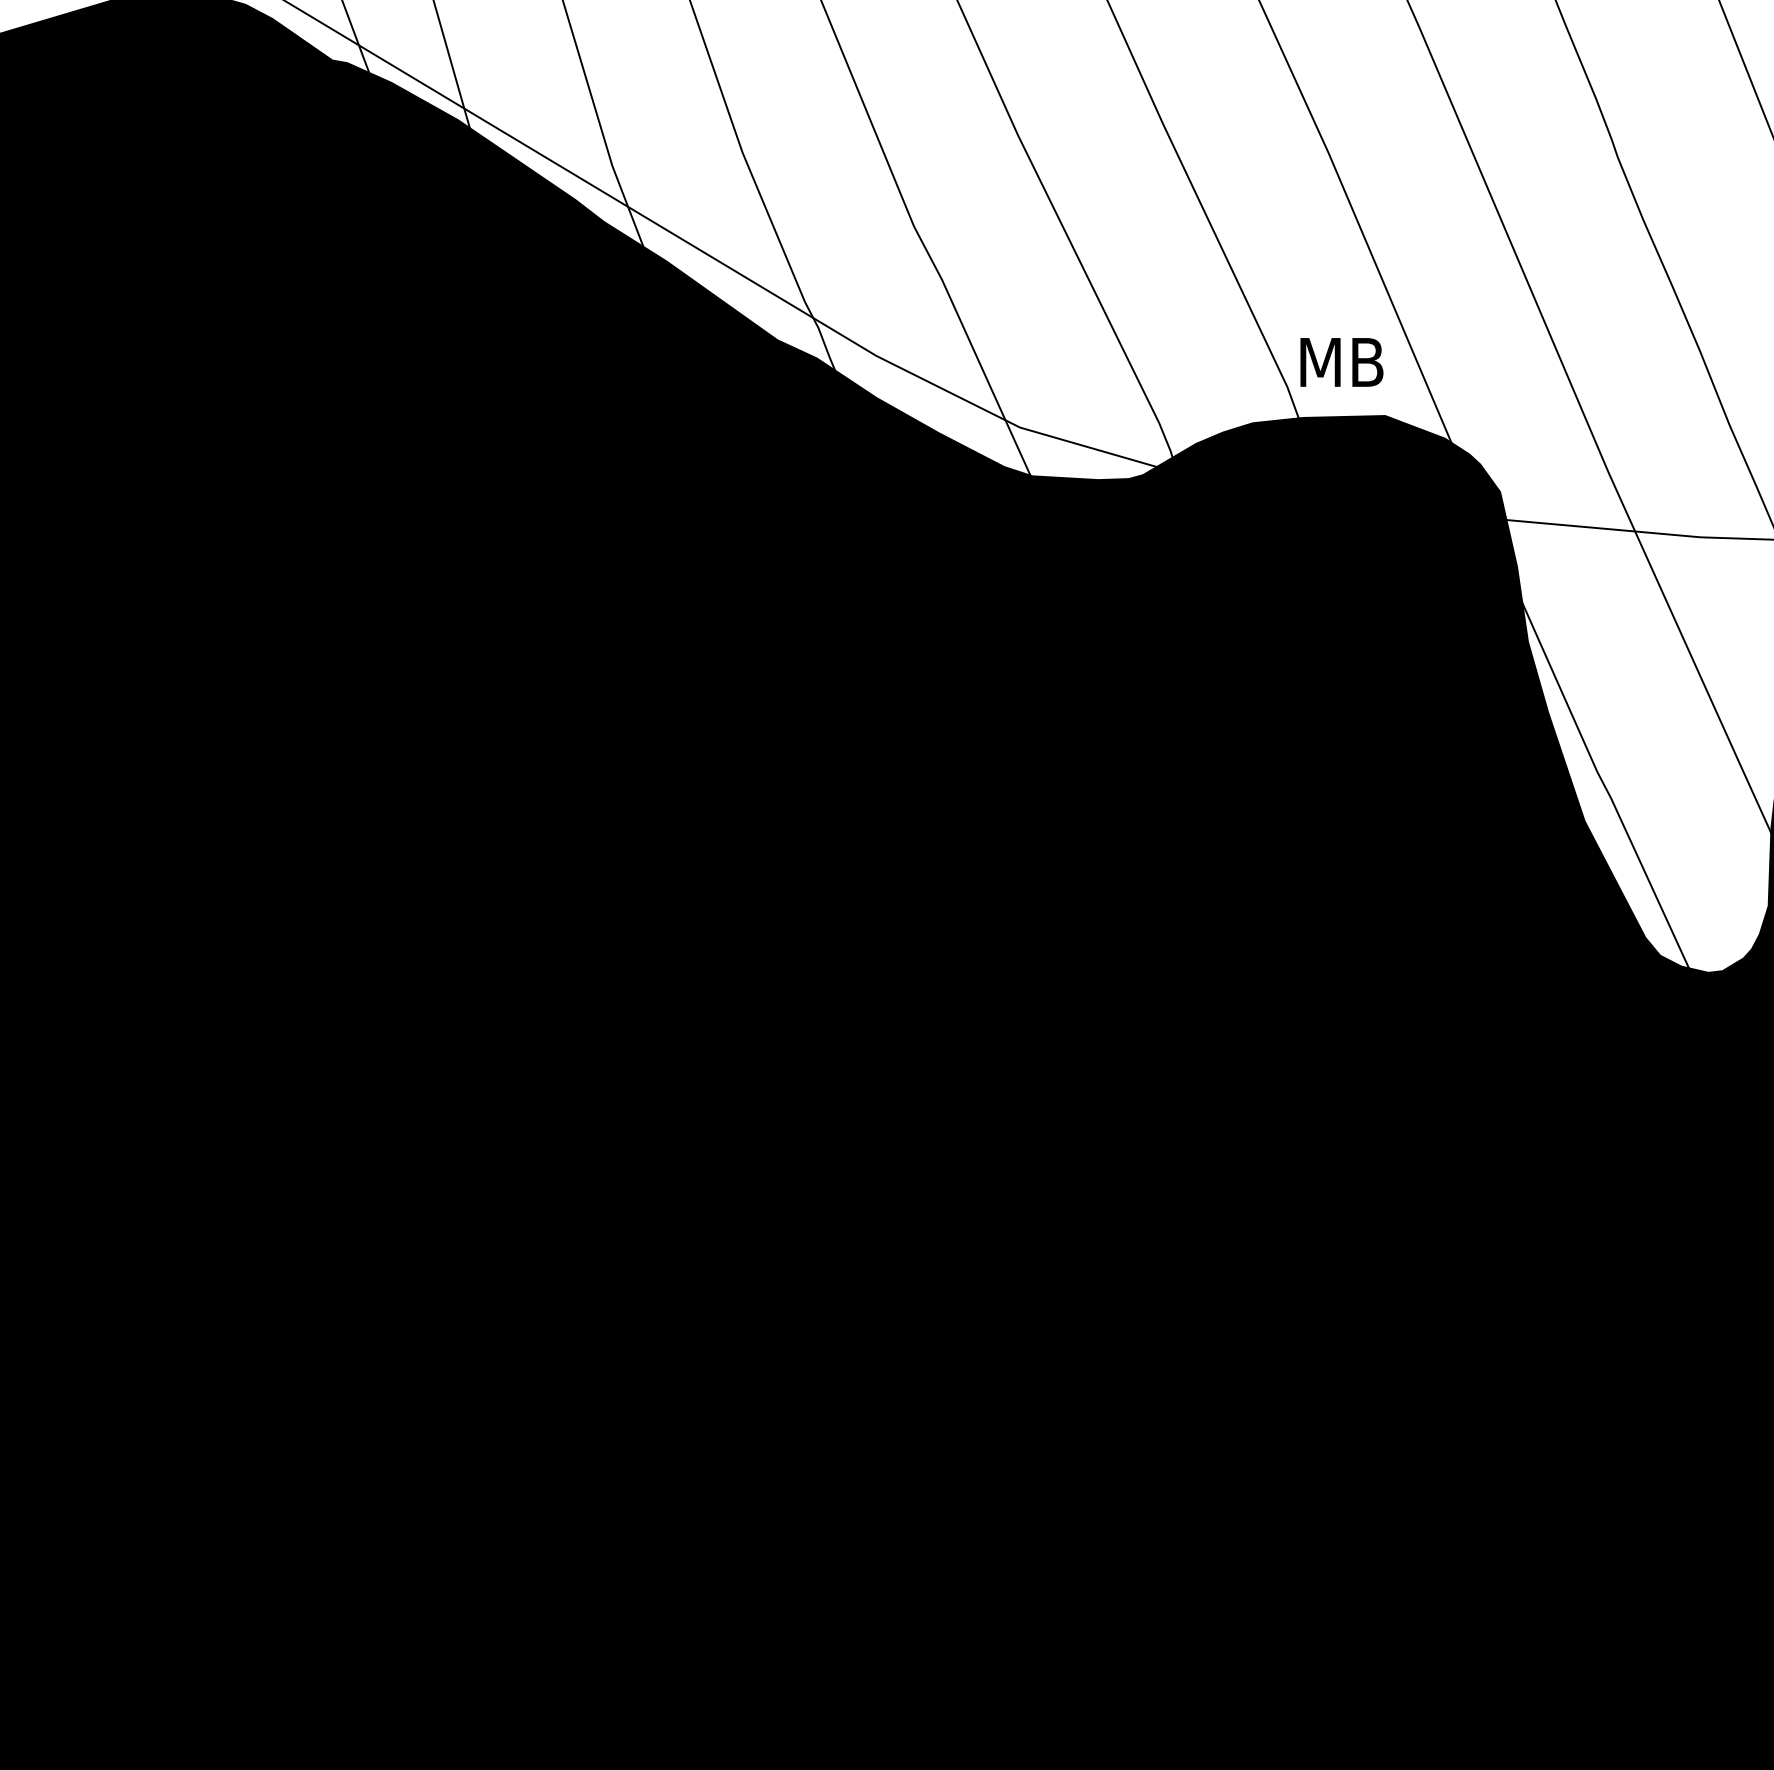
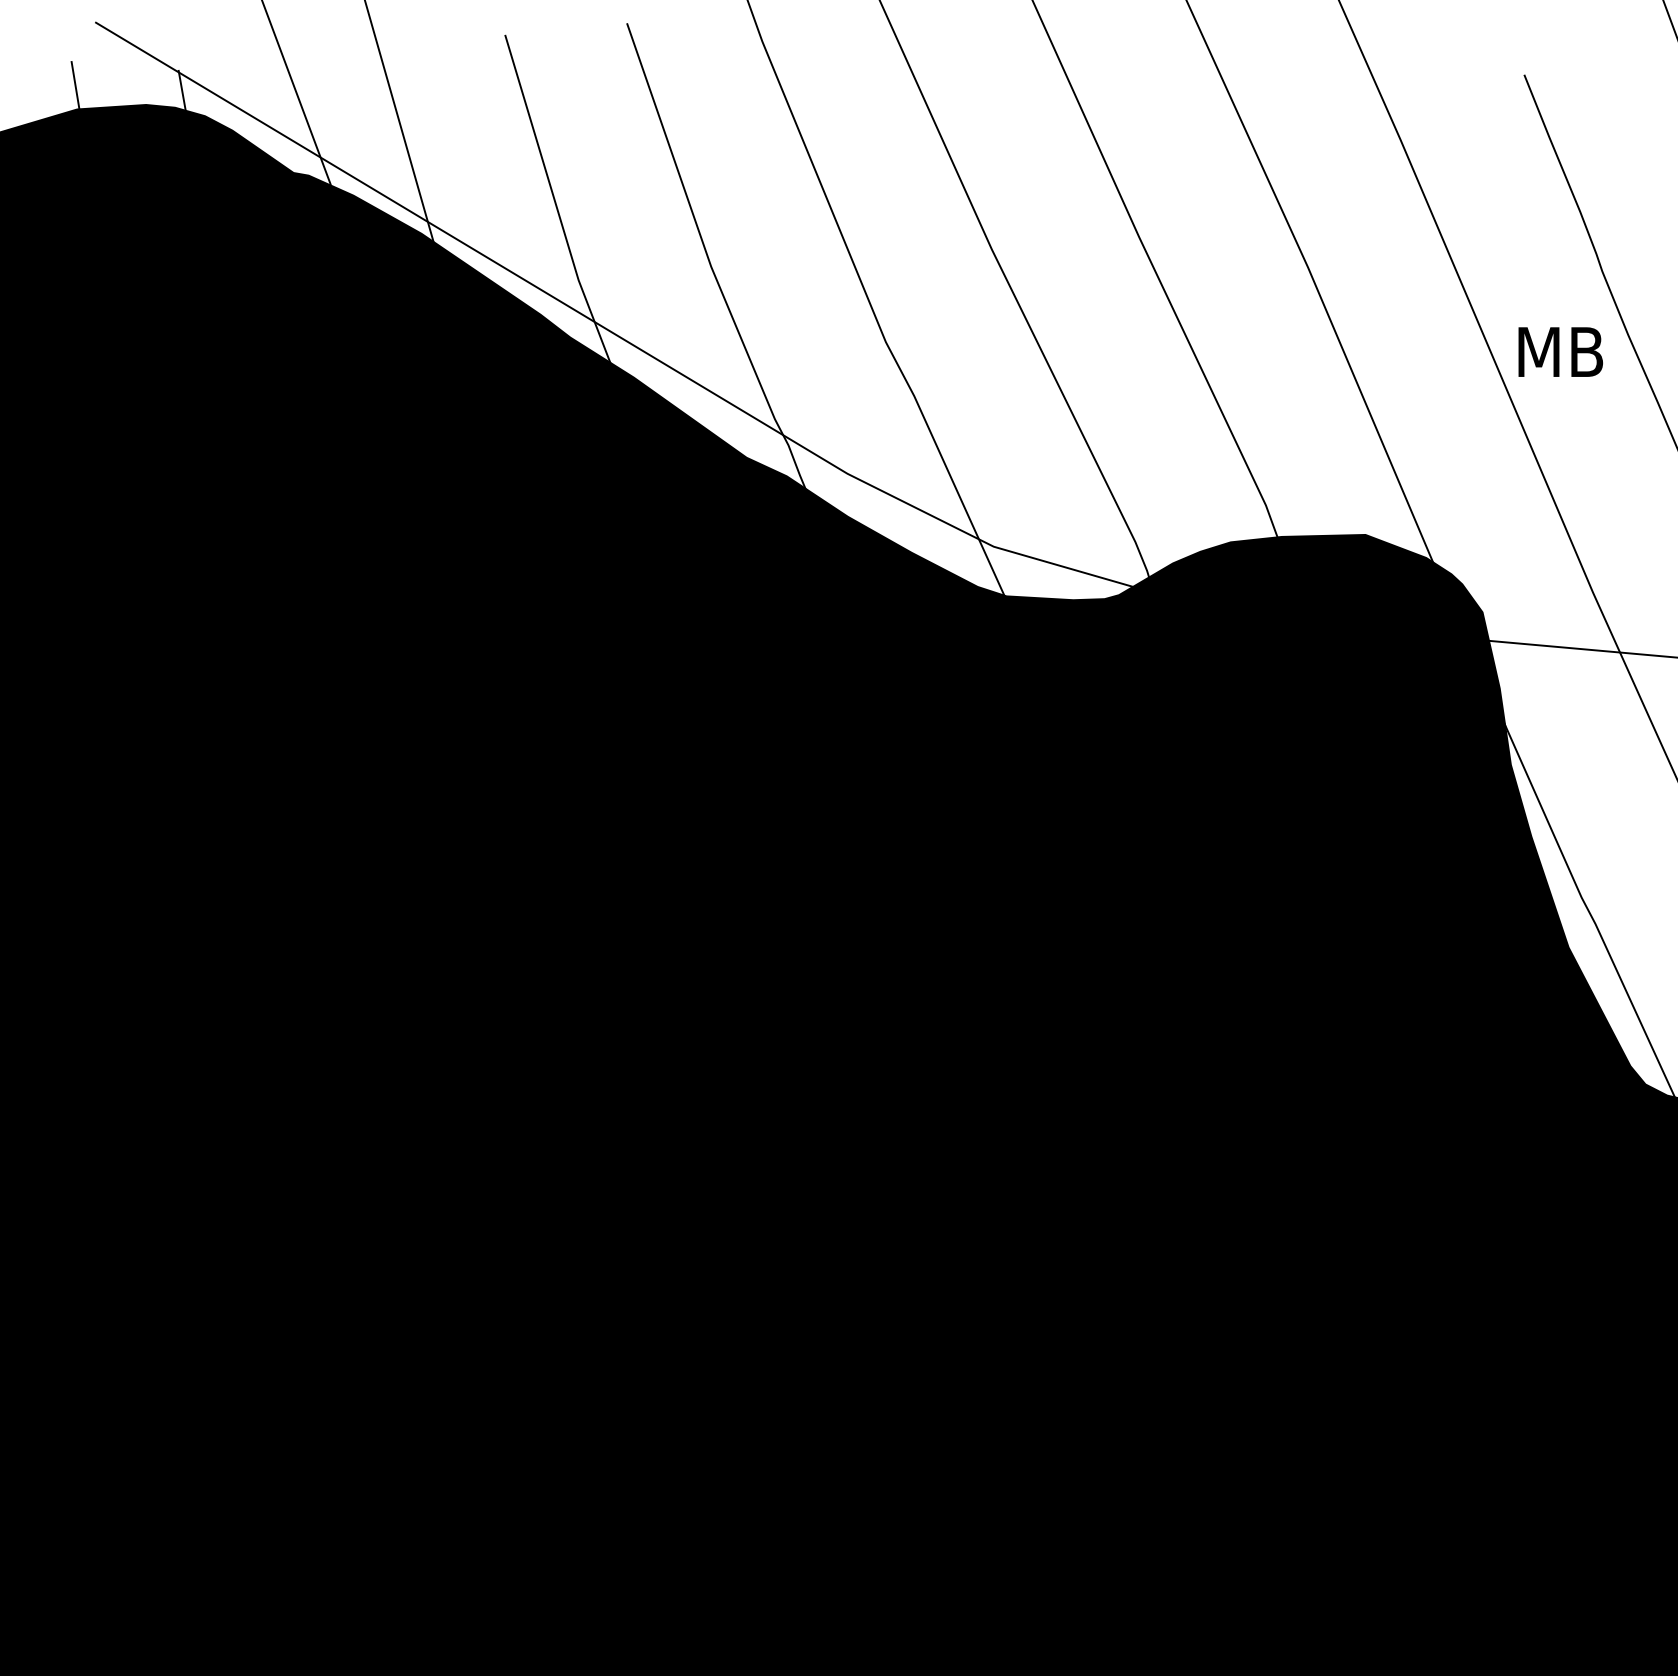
text: (1341, 362) -> (1560, 352), moved

